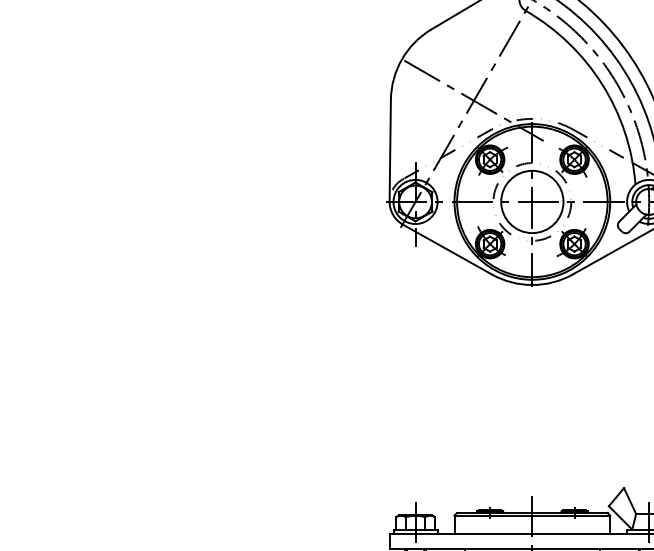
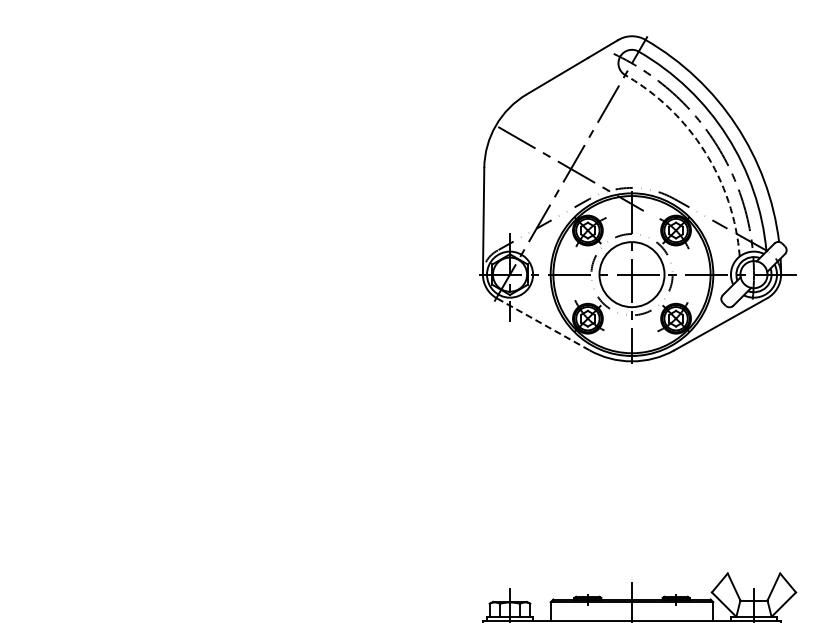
arc: (601, 84) -> (704, 151), solid -> dashed
line: (446, 249) -> (542, 324), solid -> dashed

